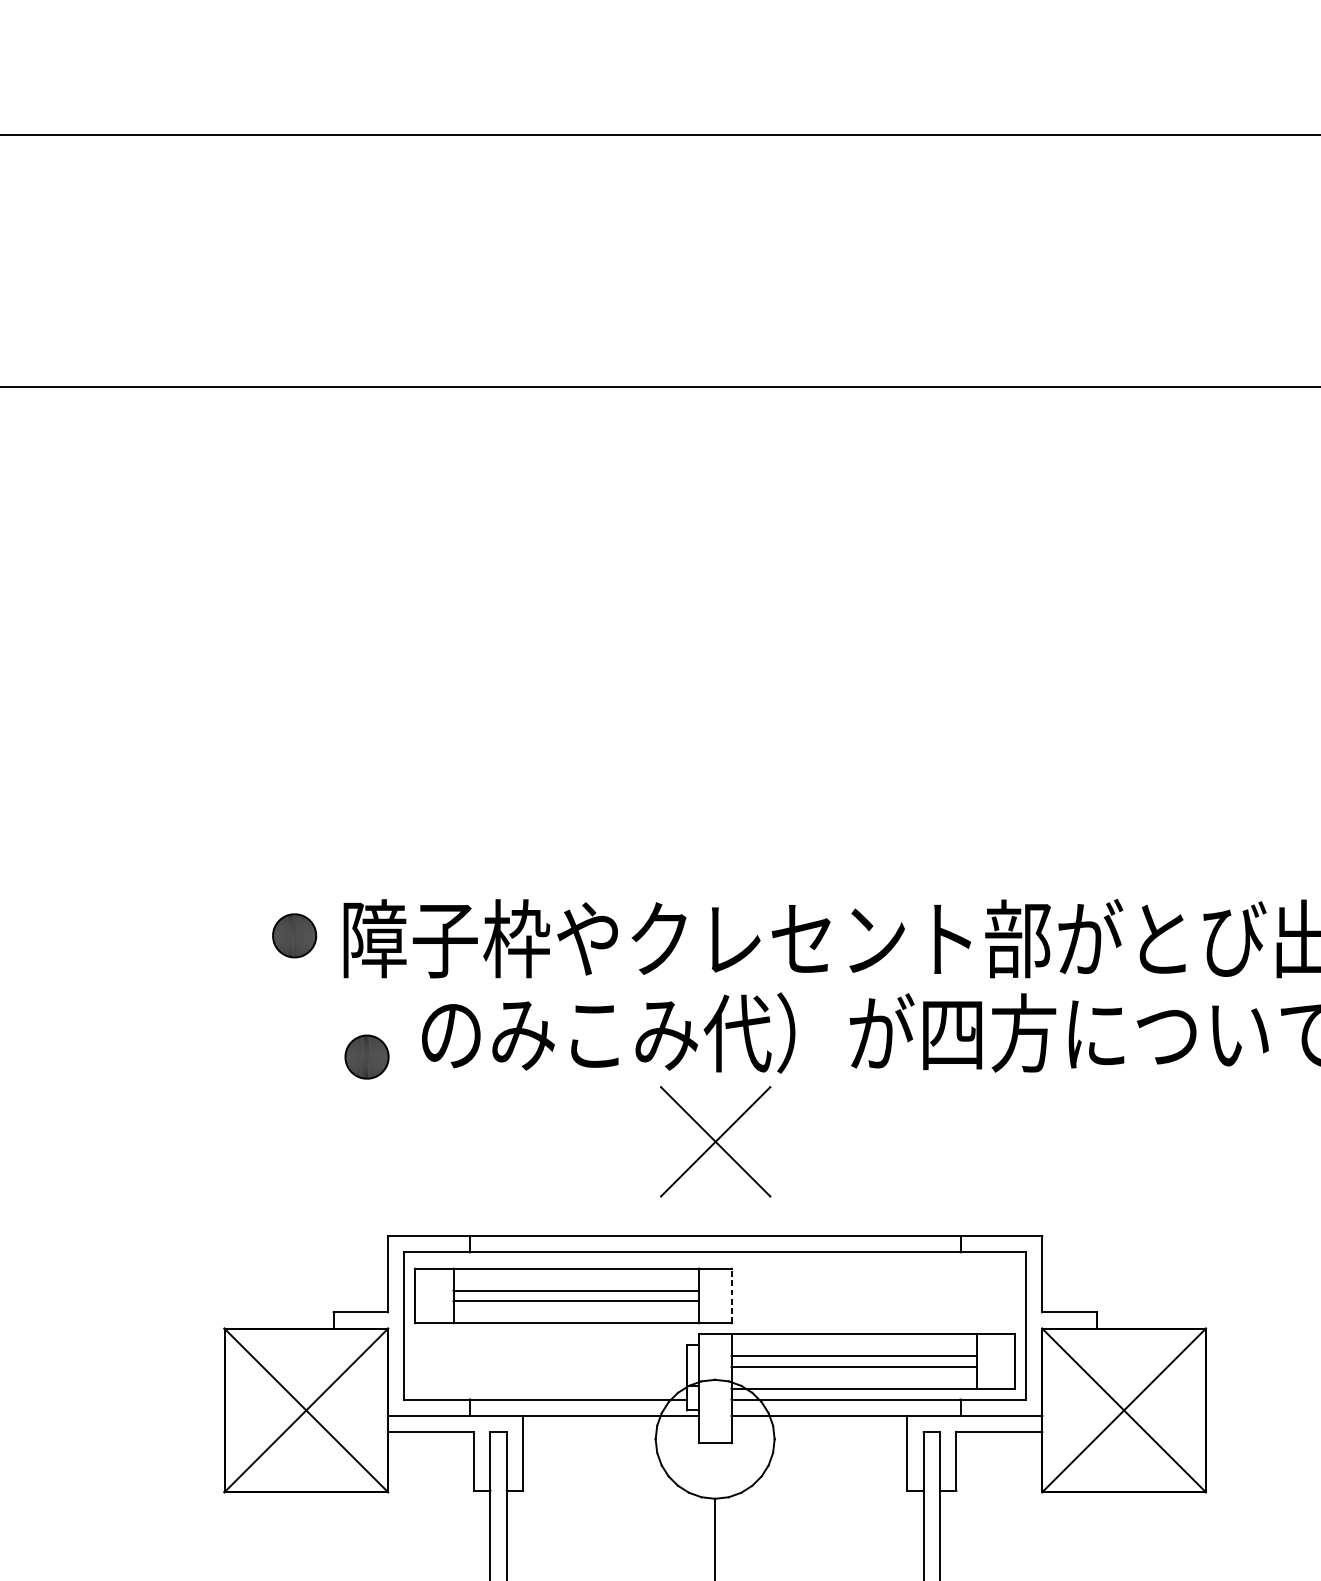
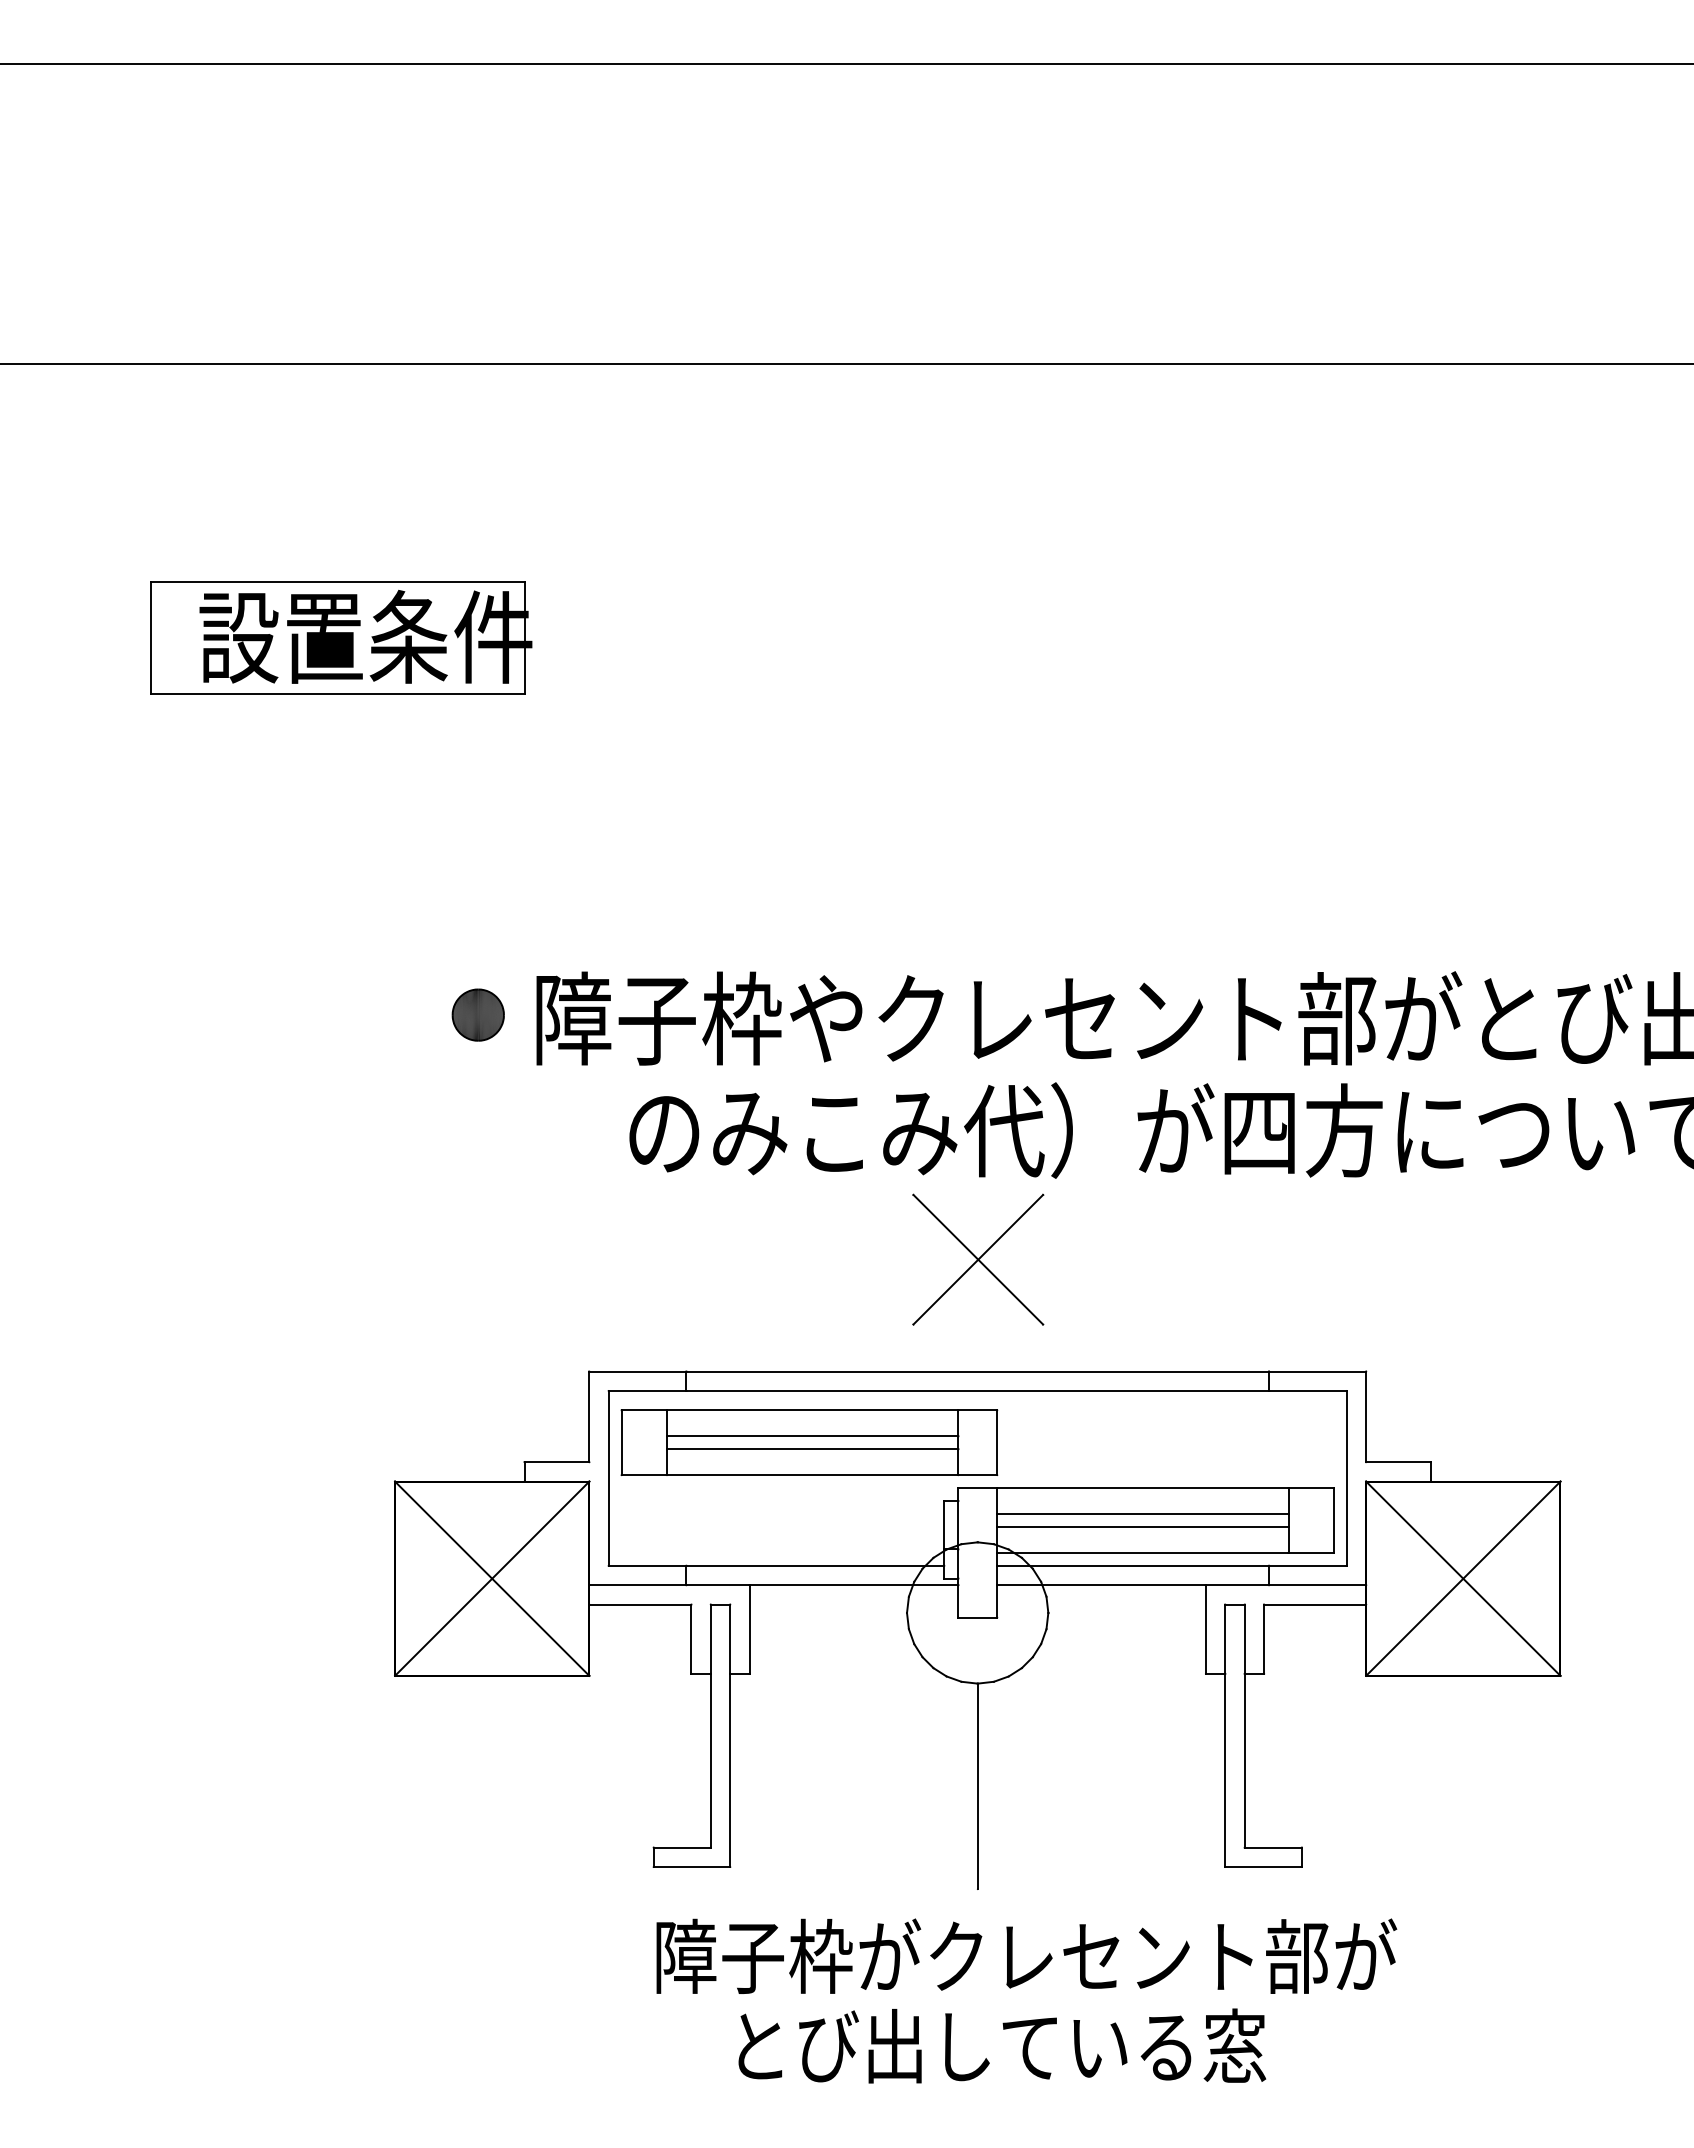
part: (179, 617) -> (341, 637), added
part: (366, 1056) -> (563, 1158), removed
line: (731, 1295) -> (997, 1442), dashed -> solid

